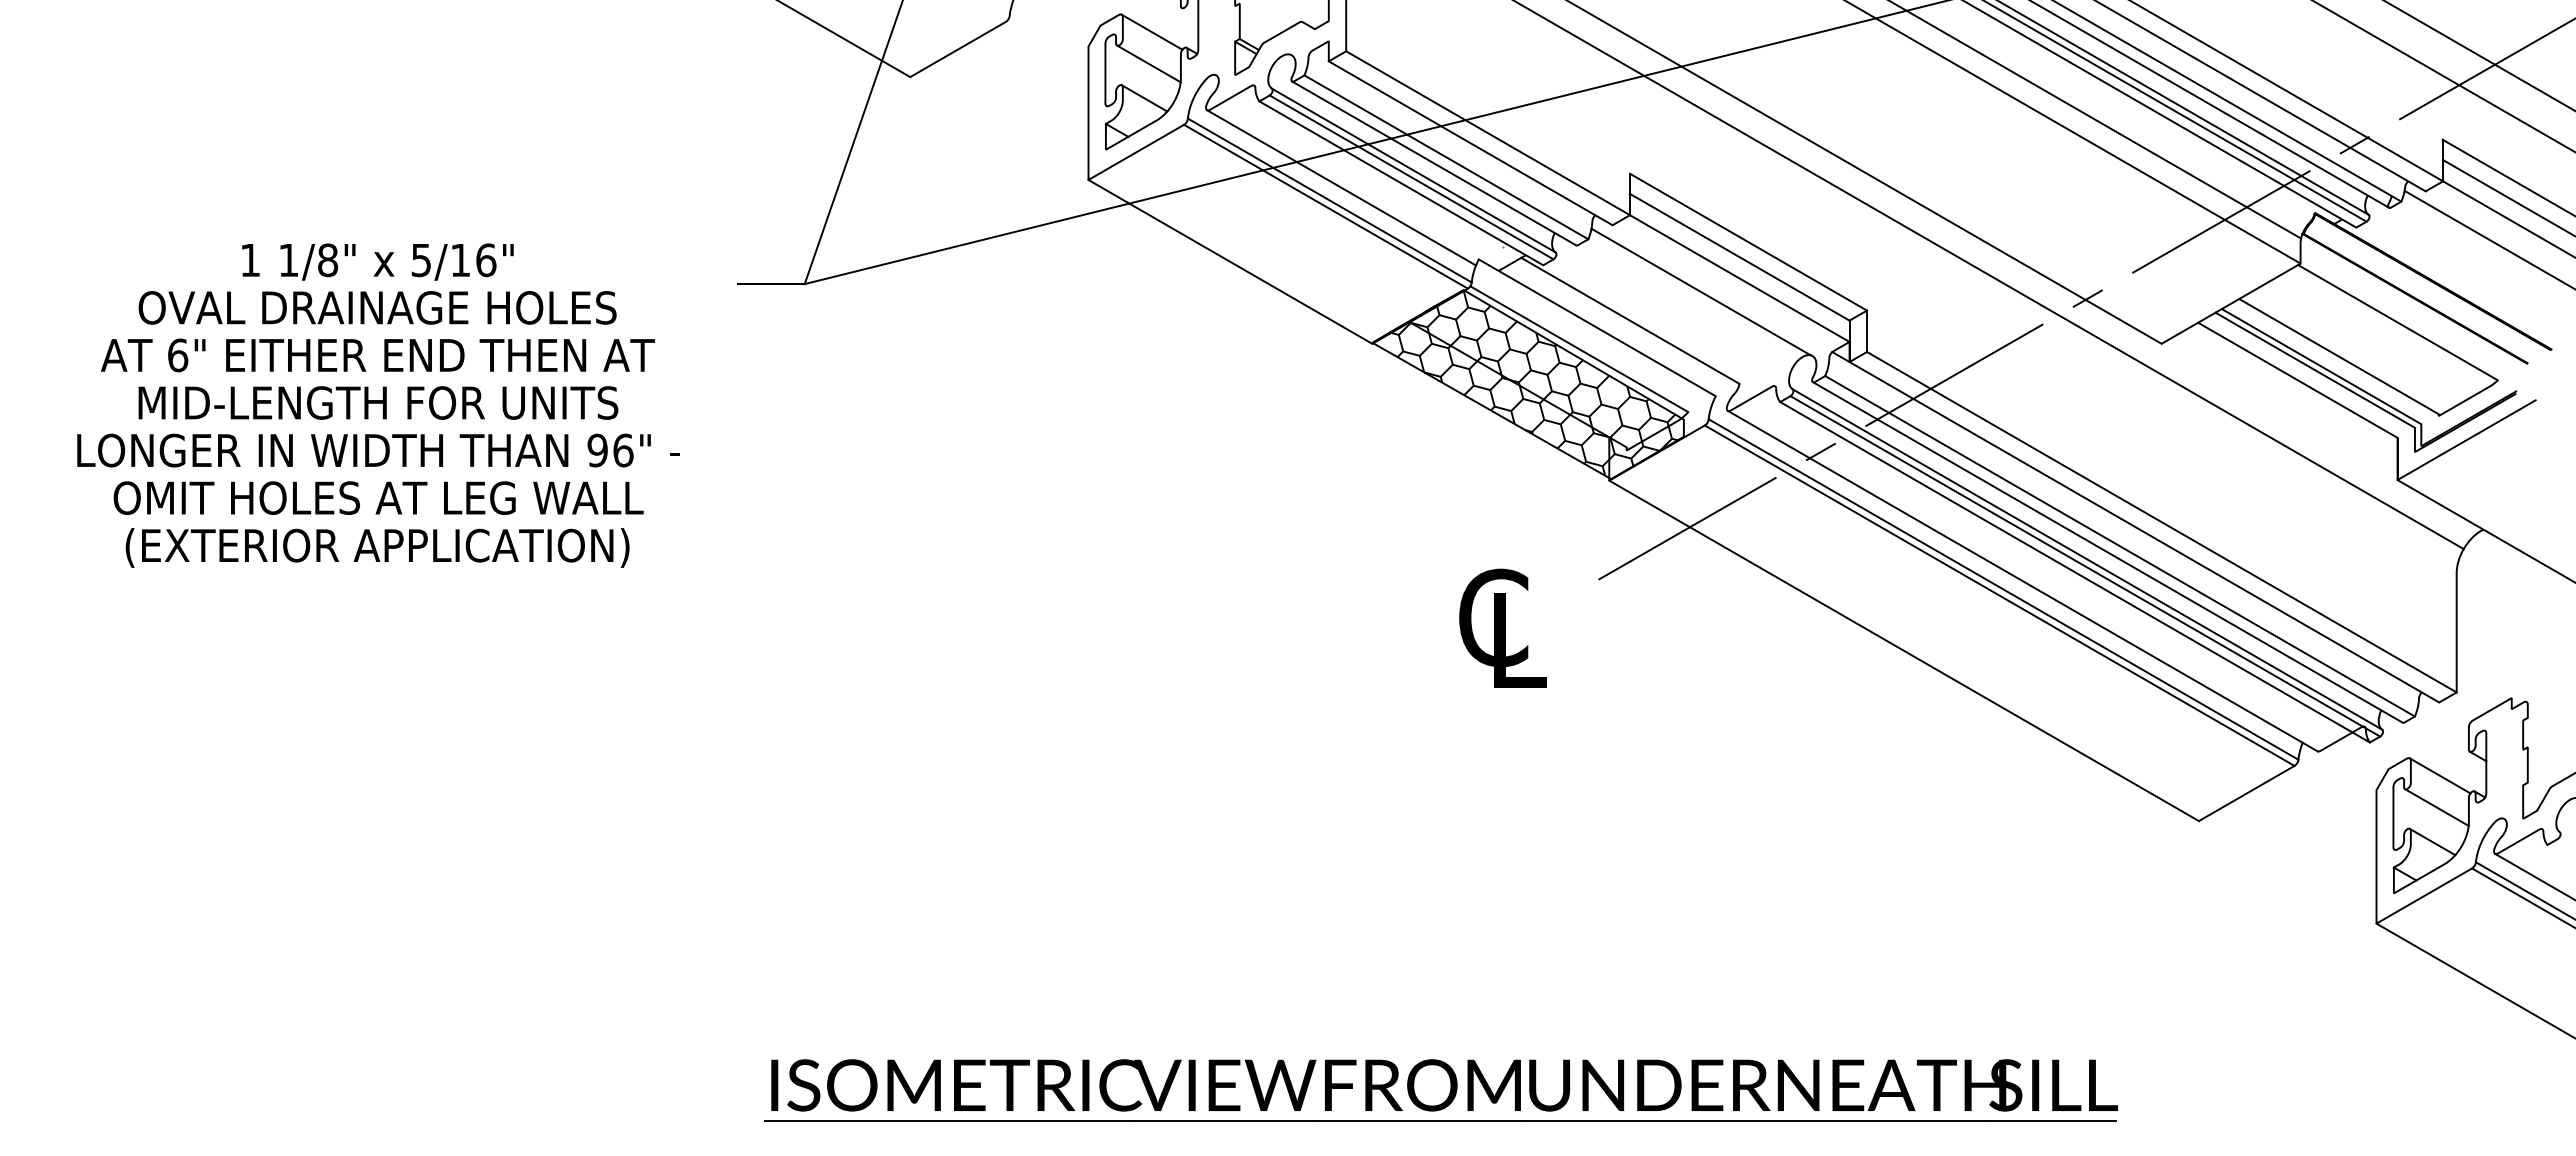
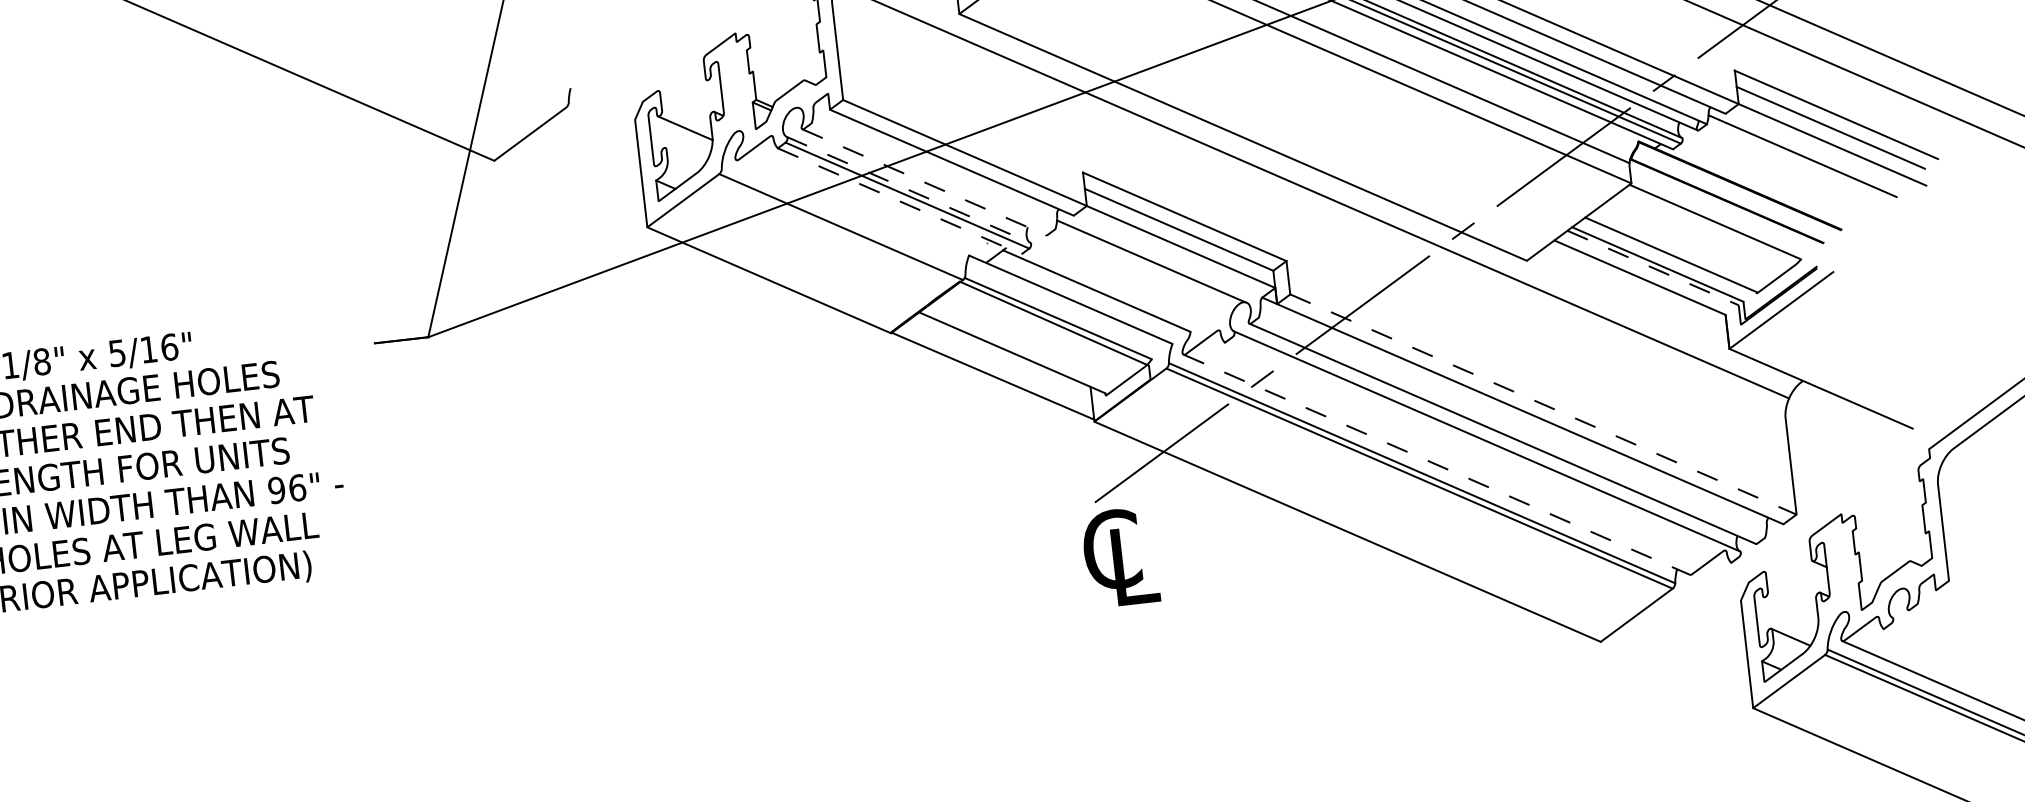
line: (1151, 31) -> (684, 101), removed
line: (1144, 98) -> (684, 156), removed
line: (1446, 157) -> (933, 176), removed
line: (1433, 163) -> (923, 182), solid -> dashed
line: (1413, 170) -> (908, 189), solid -> dashed
line: (1401, 183) -> (899, 201), solid -> dashed
line: (1341, 187) -> (851, 210), removed
line: (1329, 200) -> (843, 221), removed
line: (2315, 370) -> (1653, 268), solid -> dashed
hatch: (1533, 382) -> (1024, 349), removed
line: (2162, 522) -> (1544, 404), solid -> dashed
line: (2119, 546) -> (1511, 427), removed
line: (2085, 566) -> (1486, 447), removed
line: (2074, 571) -> (1477, 452), removed
line: (2023, 581) -> (1437, 464), solid -> dashed
text: (1502, 627) -> (1119, 556), moved
line: (2439, 775) -> (1790, 583), removed
line: (2436, 807) -> (1790, 609), removed

